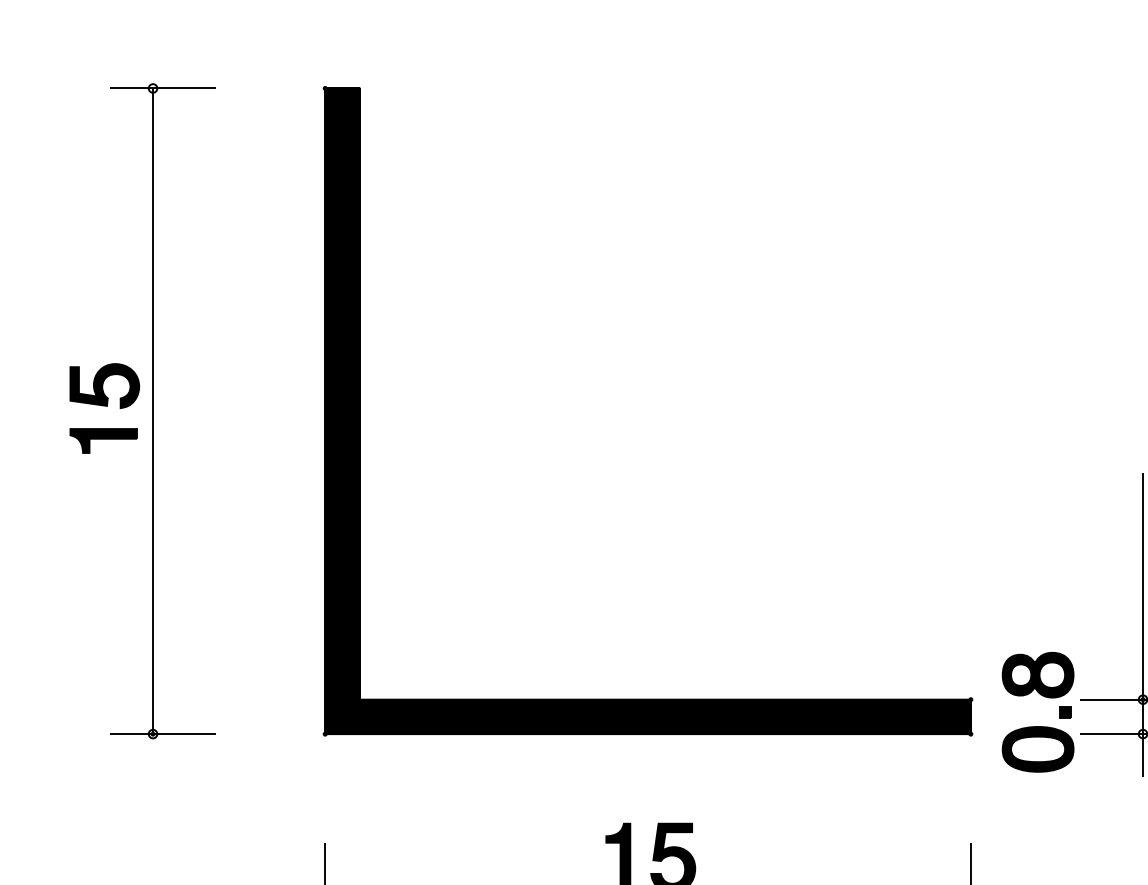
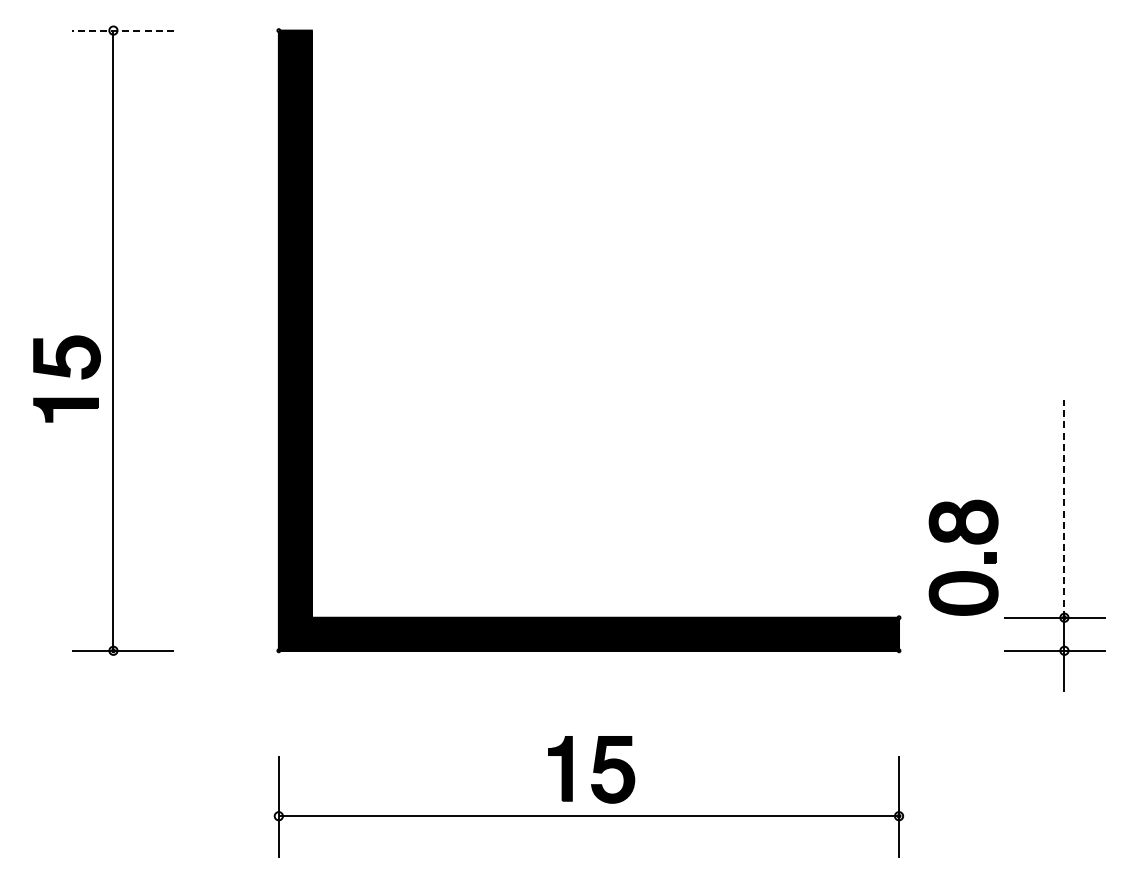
line: (162, 88) -> (122, 30), solid -> dashed
part: (104, 407) -> (66, 378), moved
line: (1143, 587) -> (1064, 509), solid -> dashed
part: (1037, 726) -> (963, 571), moved

